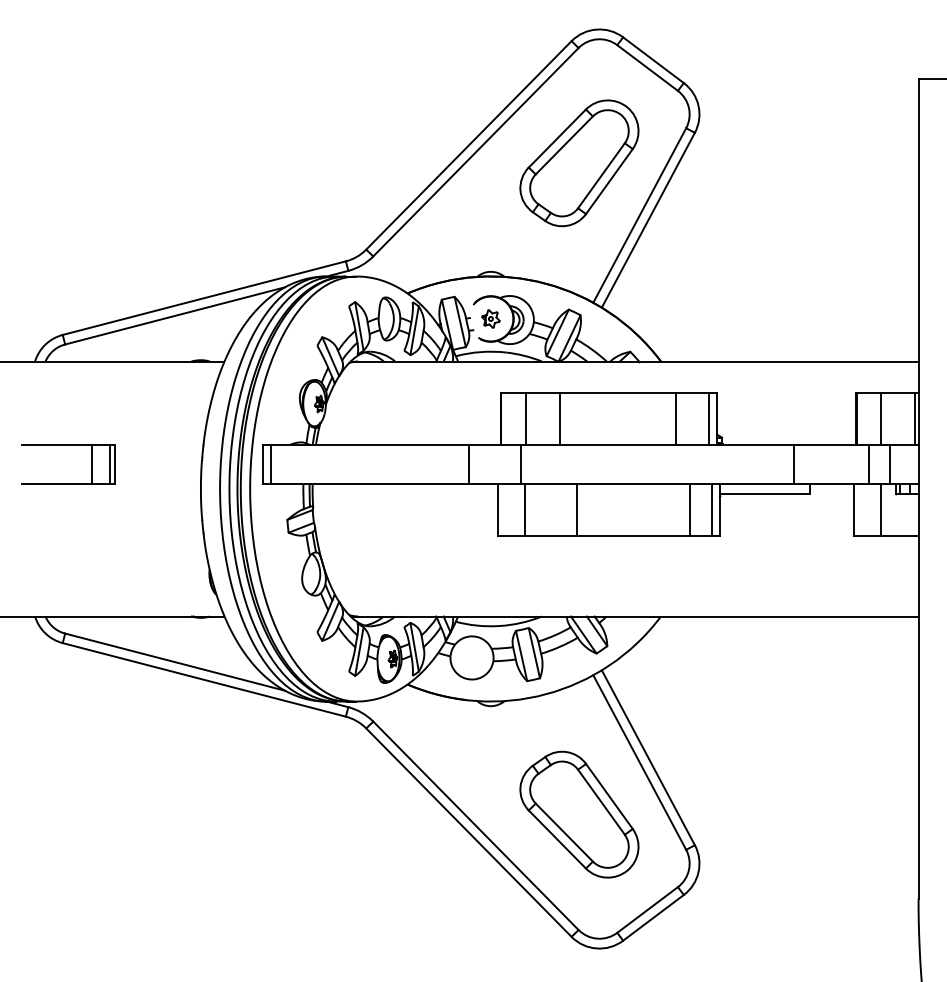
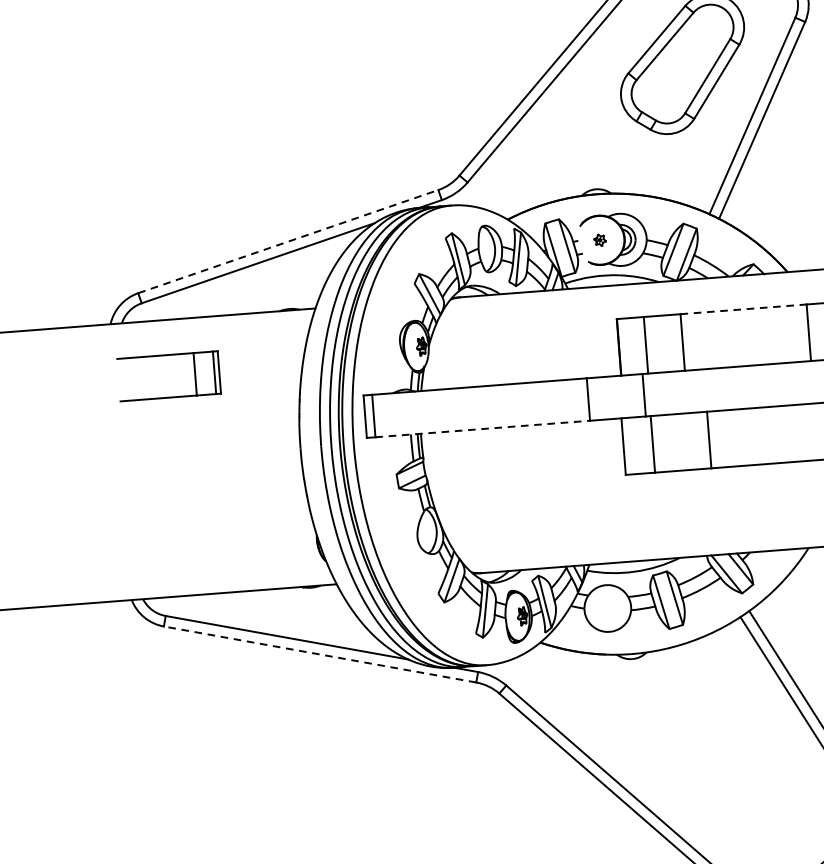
line: (204, 298) -> (288, 241), solid -> dashed
part: (490, 318) -> (599, 239), size x0.6
line: (618, 392) -> (744, 309), solid -> dashed
part: (68, 445) -> (167, 355), moved
line: (370, 484) -> (483, 429), solid -> dashed
line: (203, 679) -> (319, 654), solid -> dashed
part: (579, 814) -> (737, 768), removed

